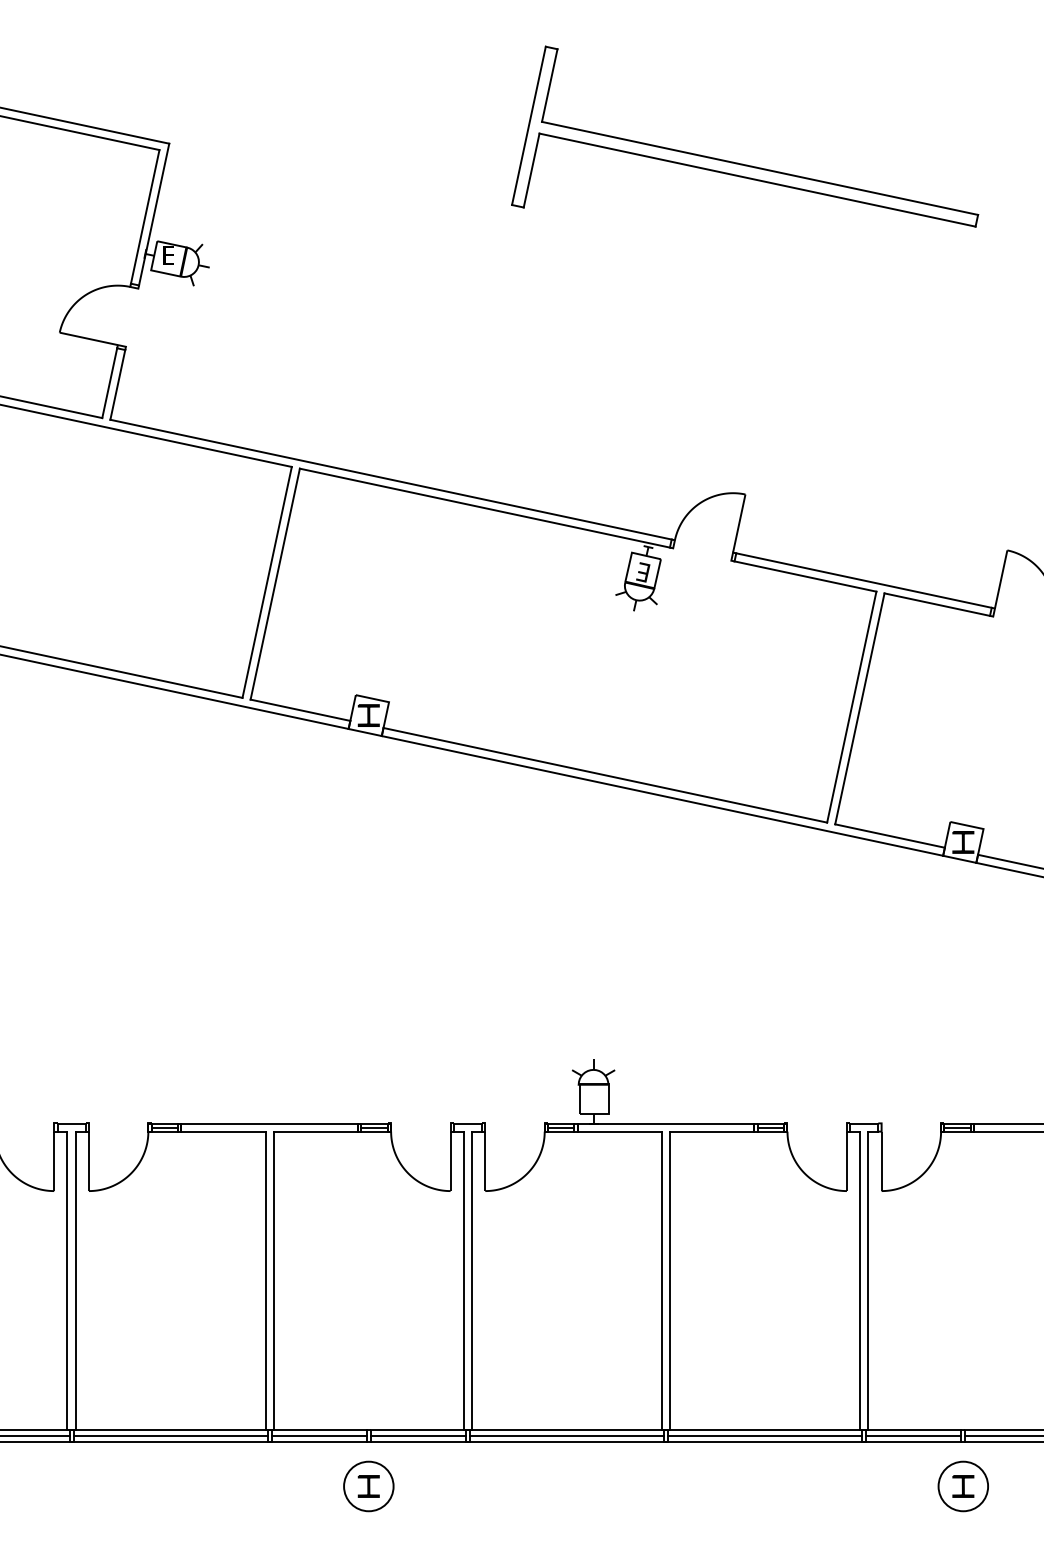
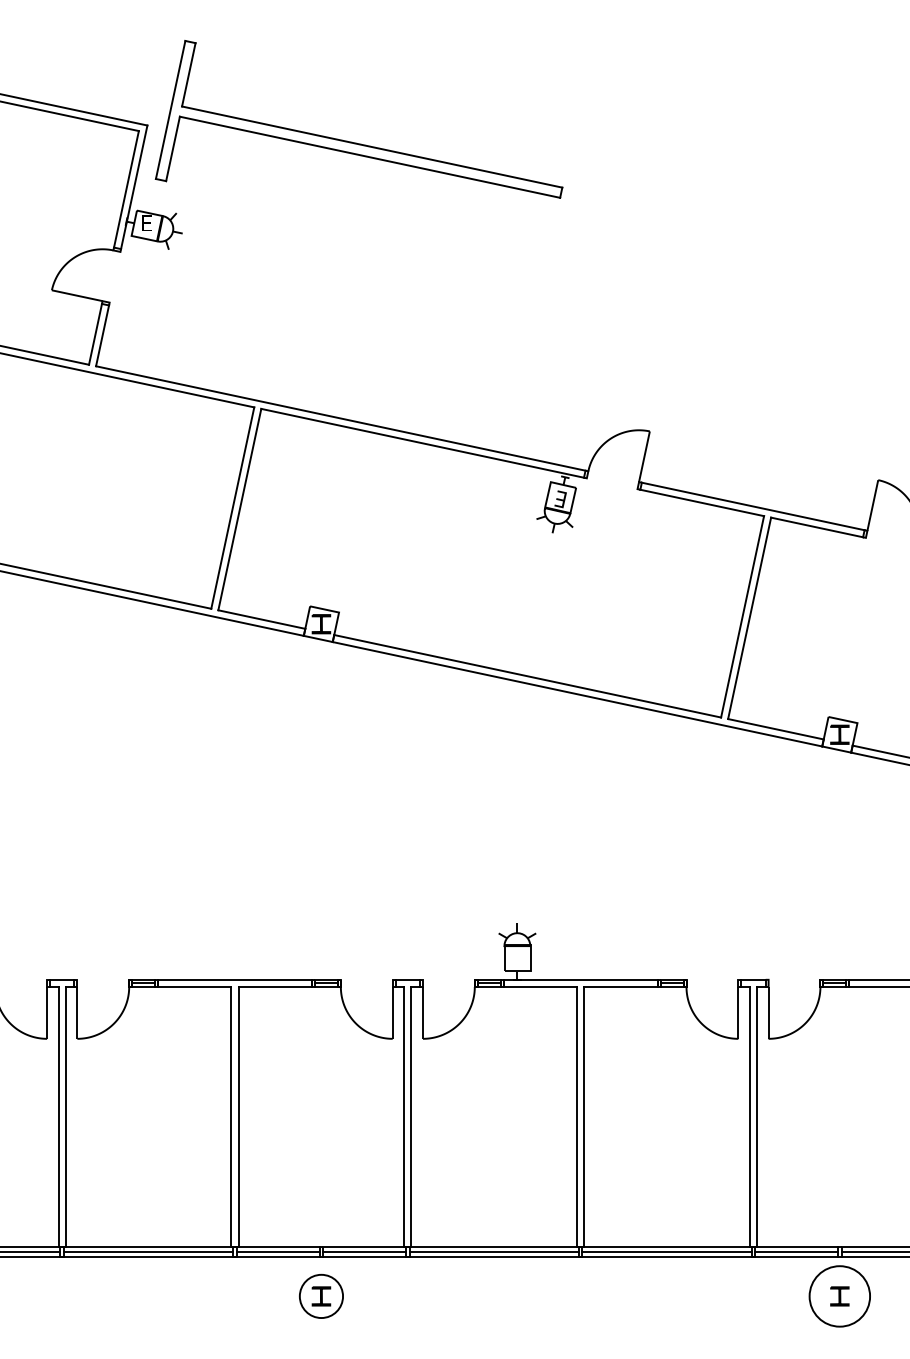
part: (738, 162) -> (353, 141), moved
circle: (963, 1486) -> (839, 1296), size x1.4

